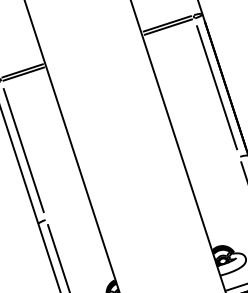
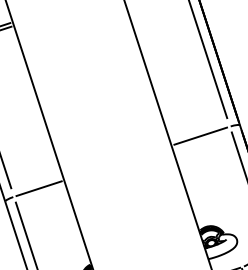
line: (212, 165) -> (199, 136), added
line: (68, 212) -> (38, 188), added

